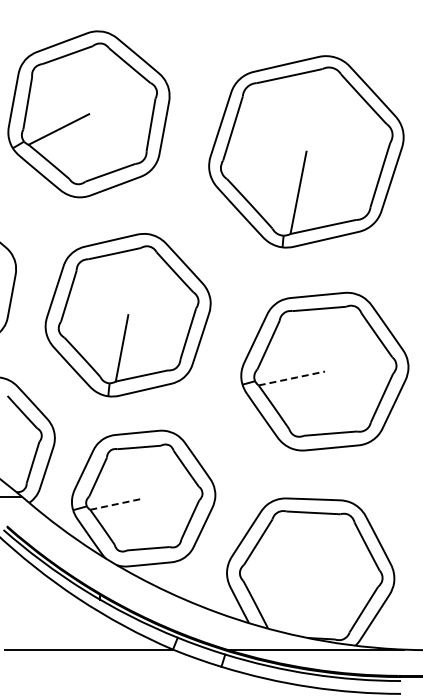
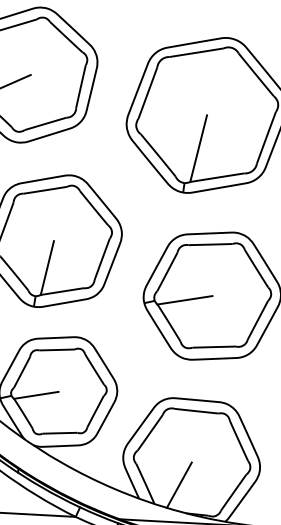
line: (291, 378) -> (184, 300), dashed -> solid
line: (117, 504) -> (36, 395), dashed -> solid
line: (296, 603) -> (178, 484), added

